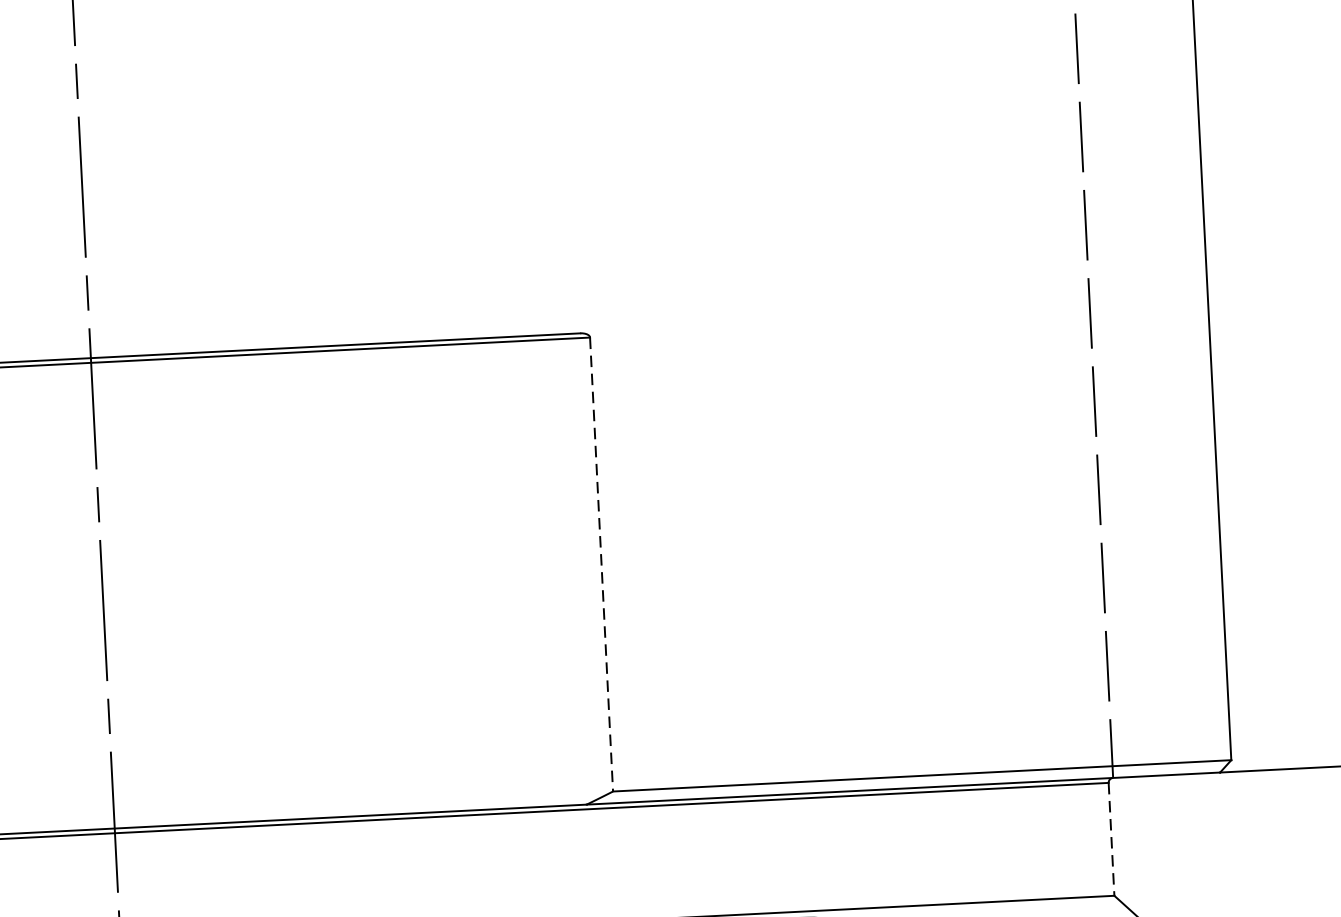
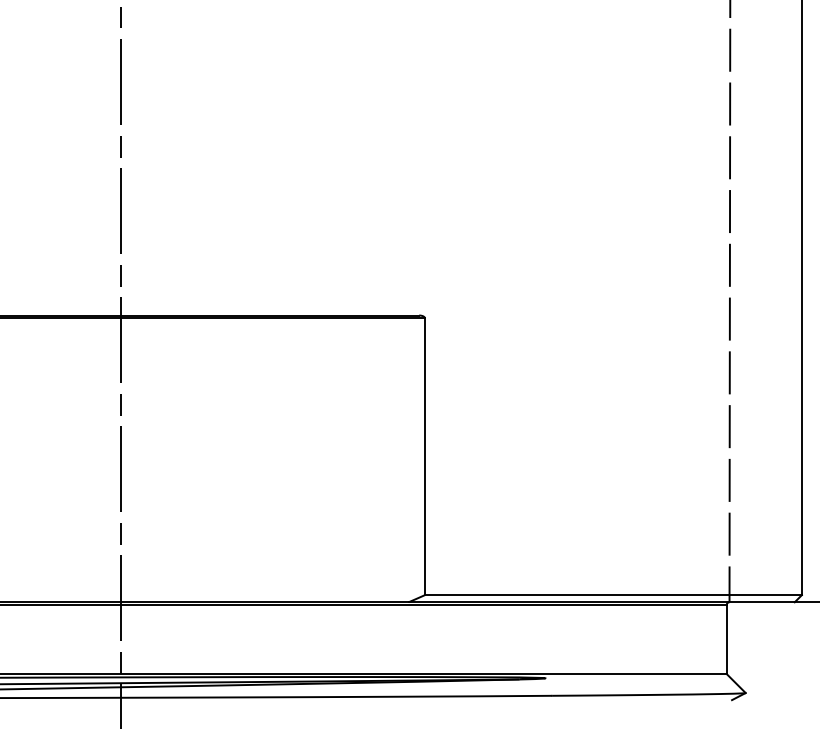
line: (602, 565) -> (425, 457), dashed -> solid
line: (1111, 840) -> (726, 640), dashed -> solid

